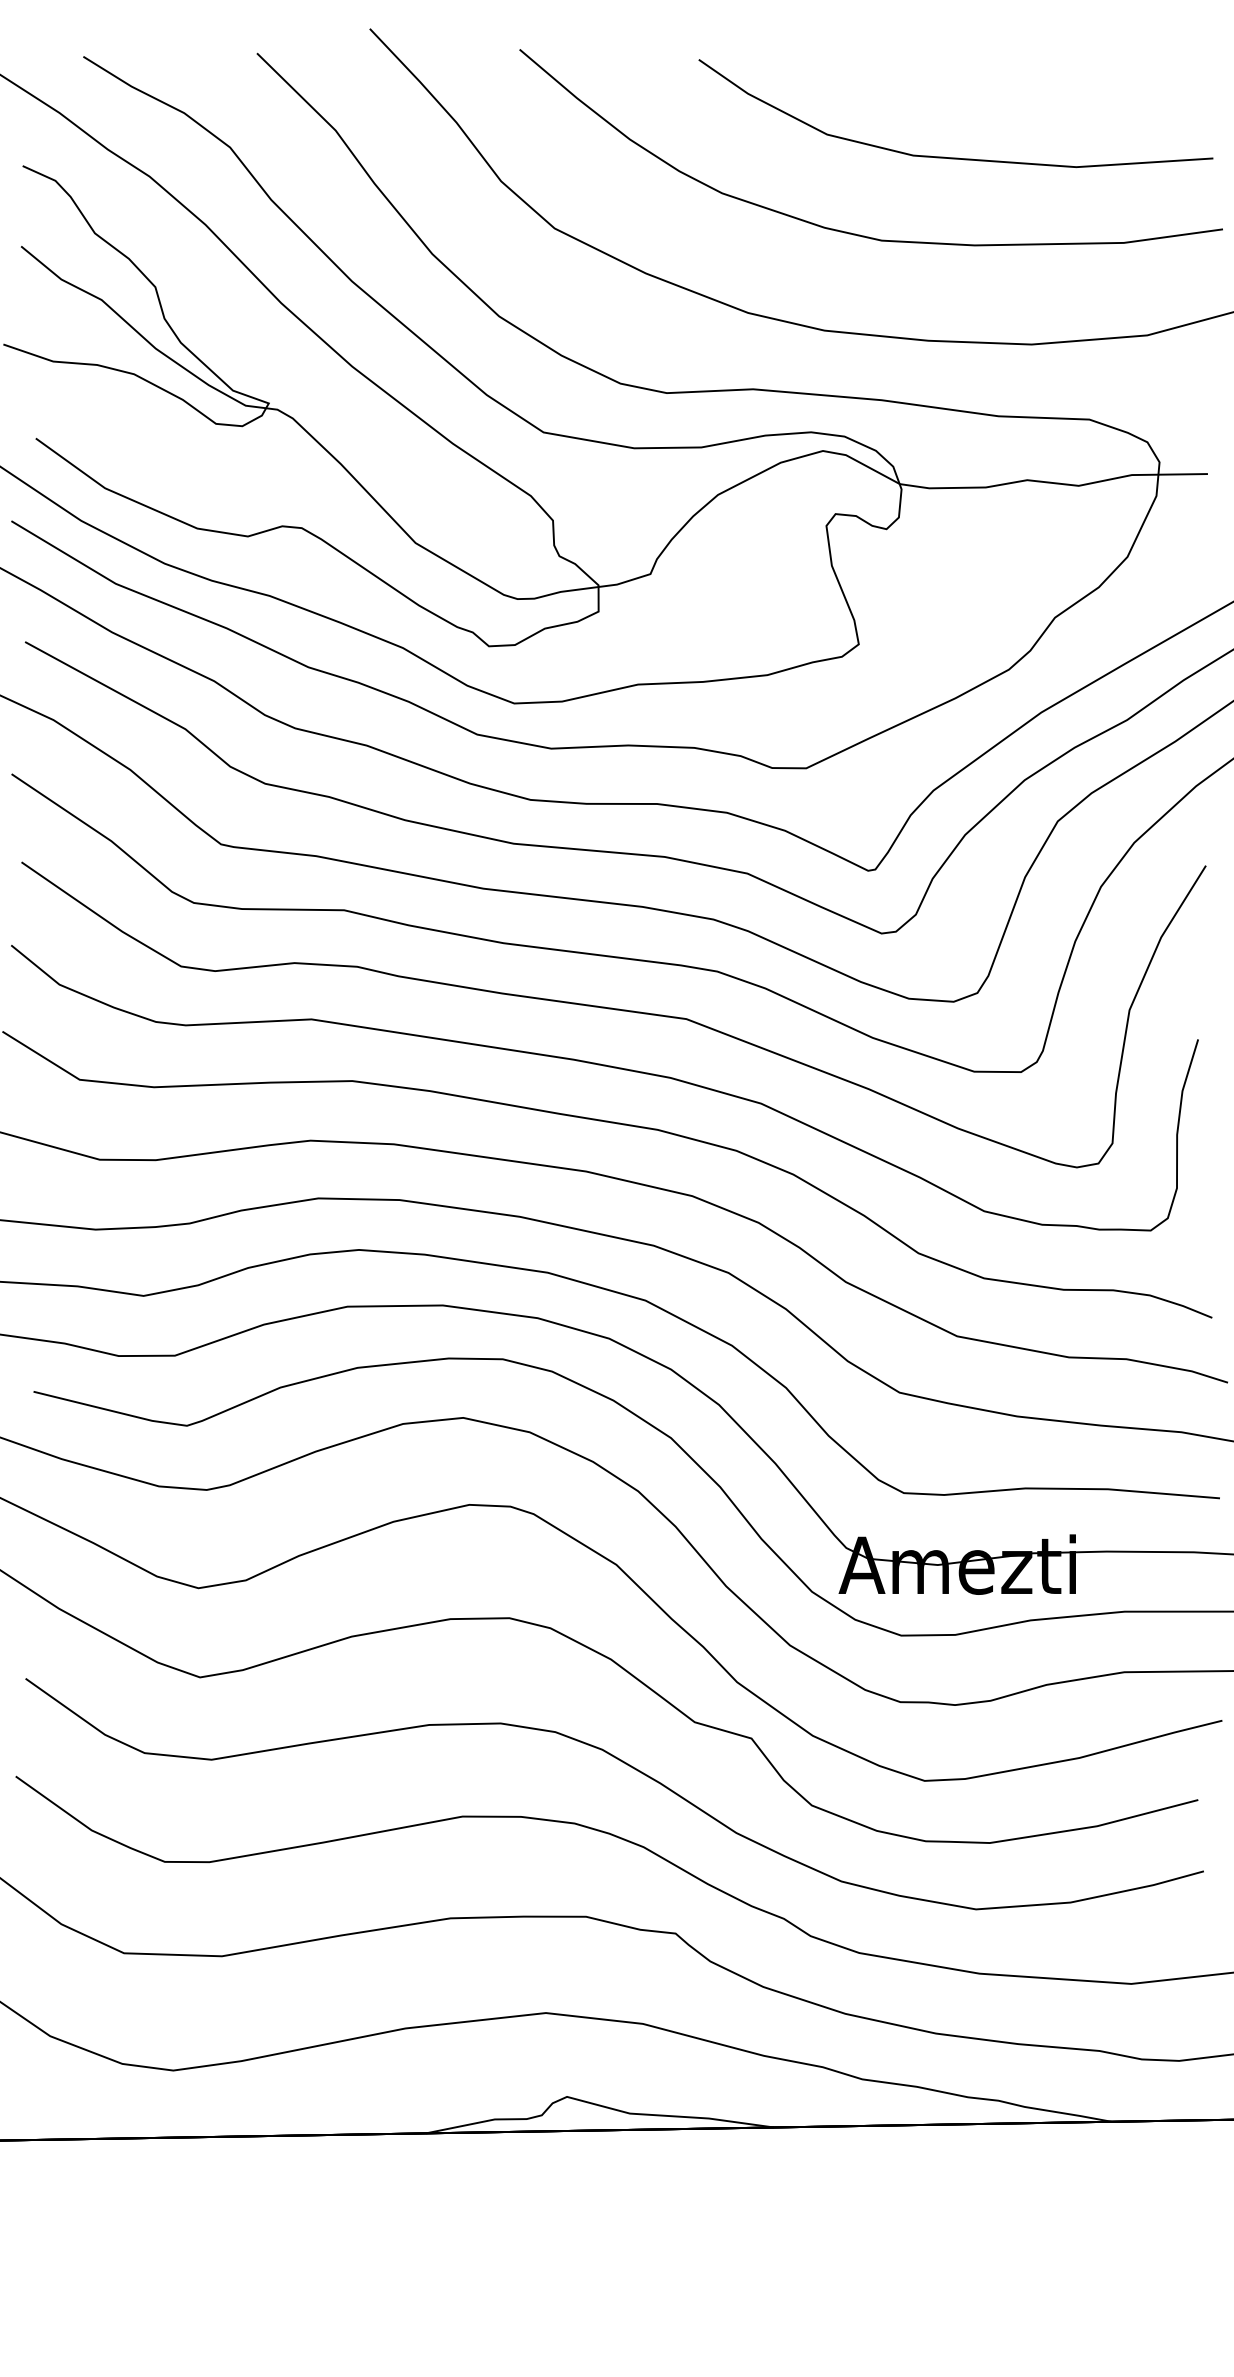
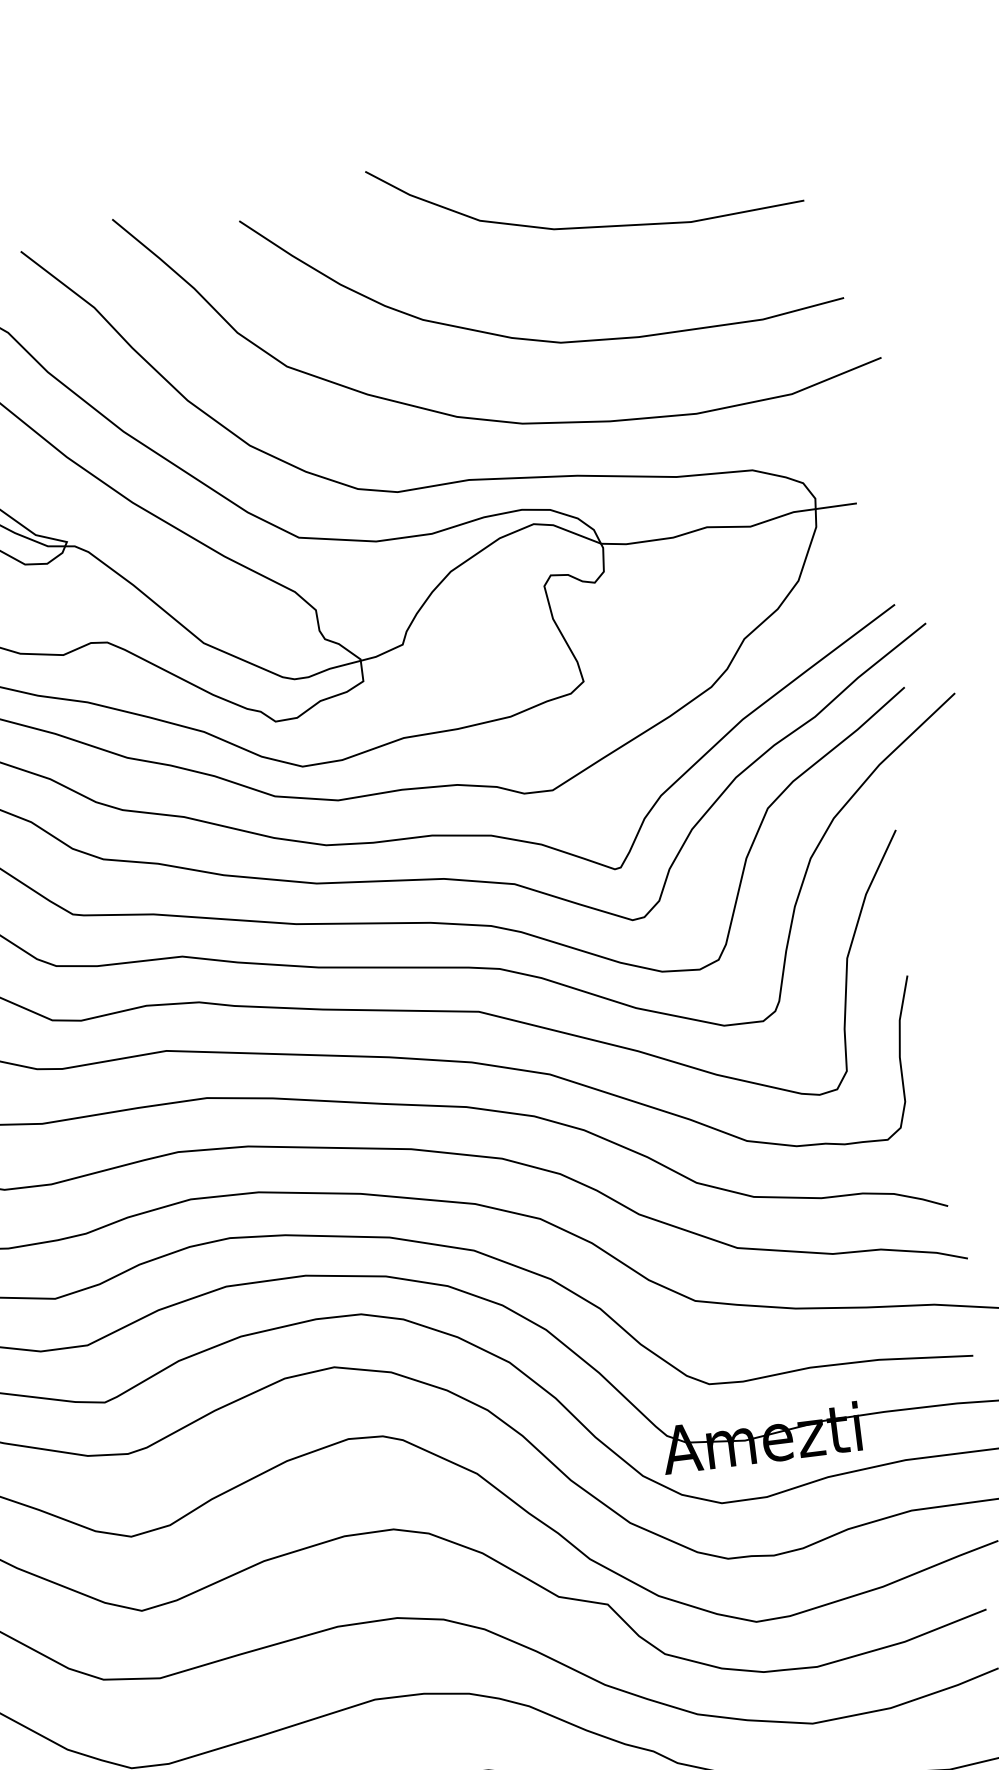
curve: (955, 157) -> (589, 226), moved

